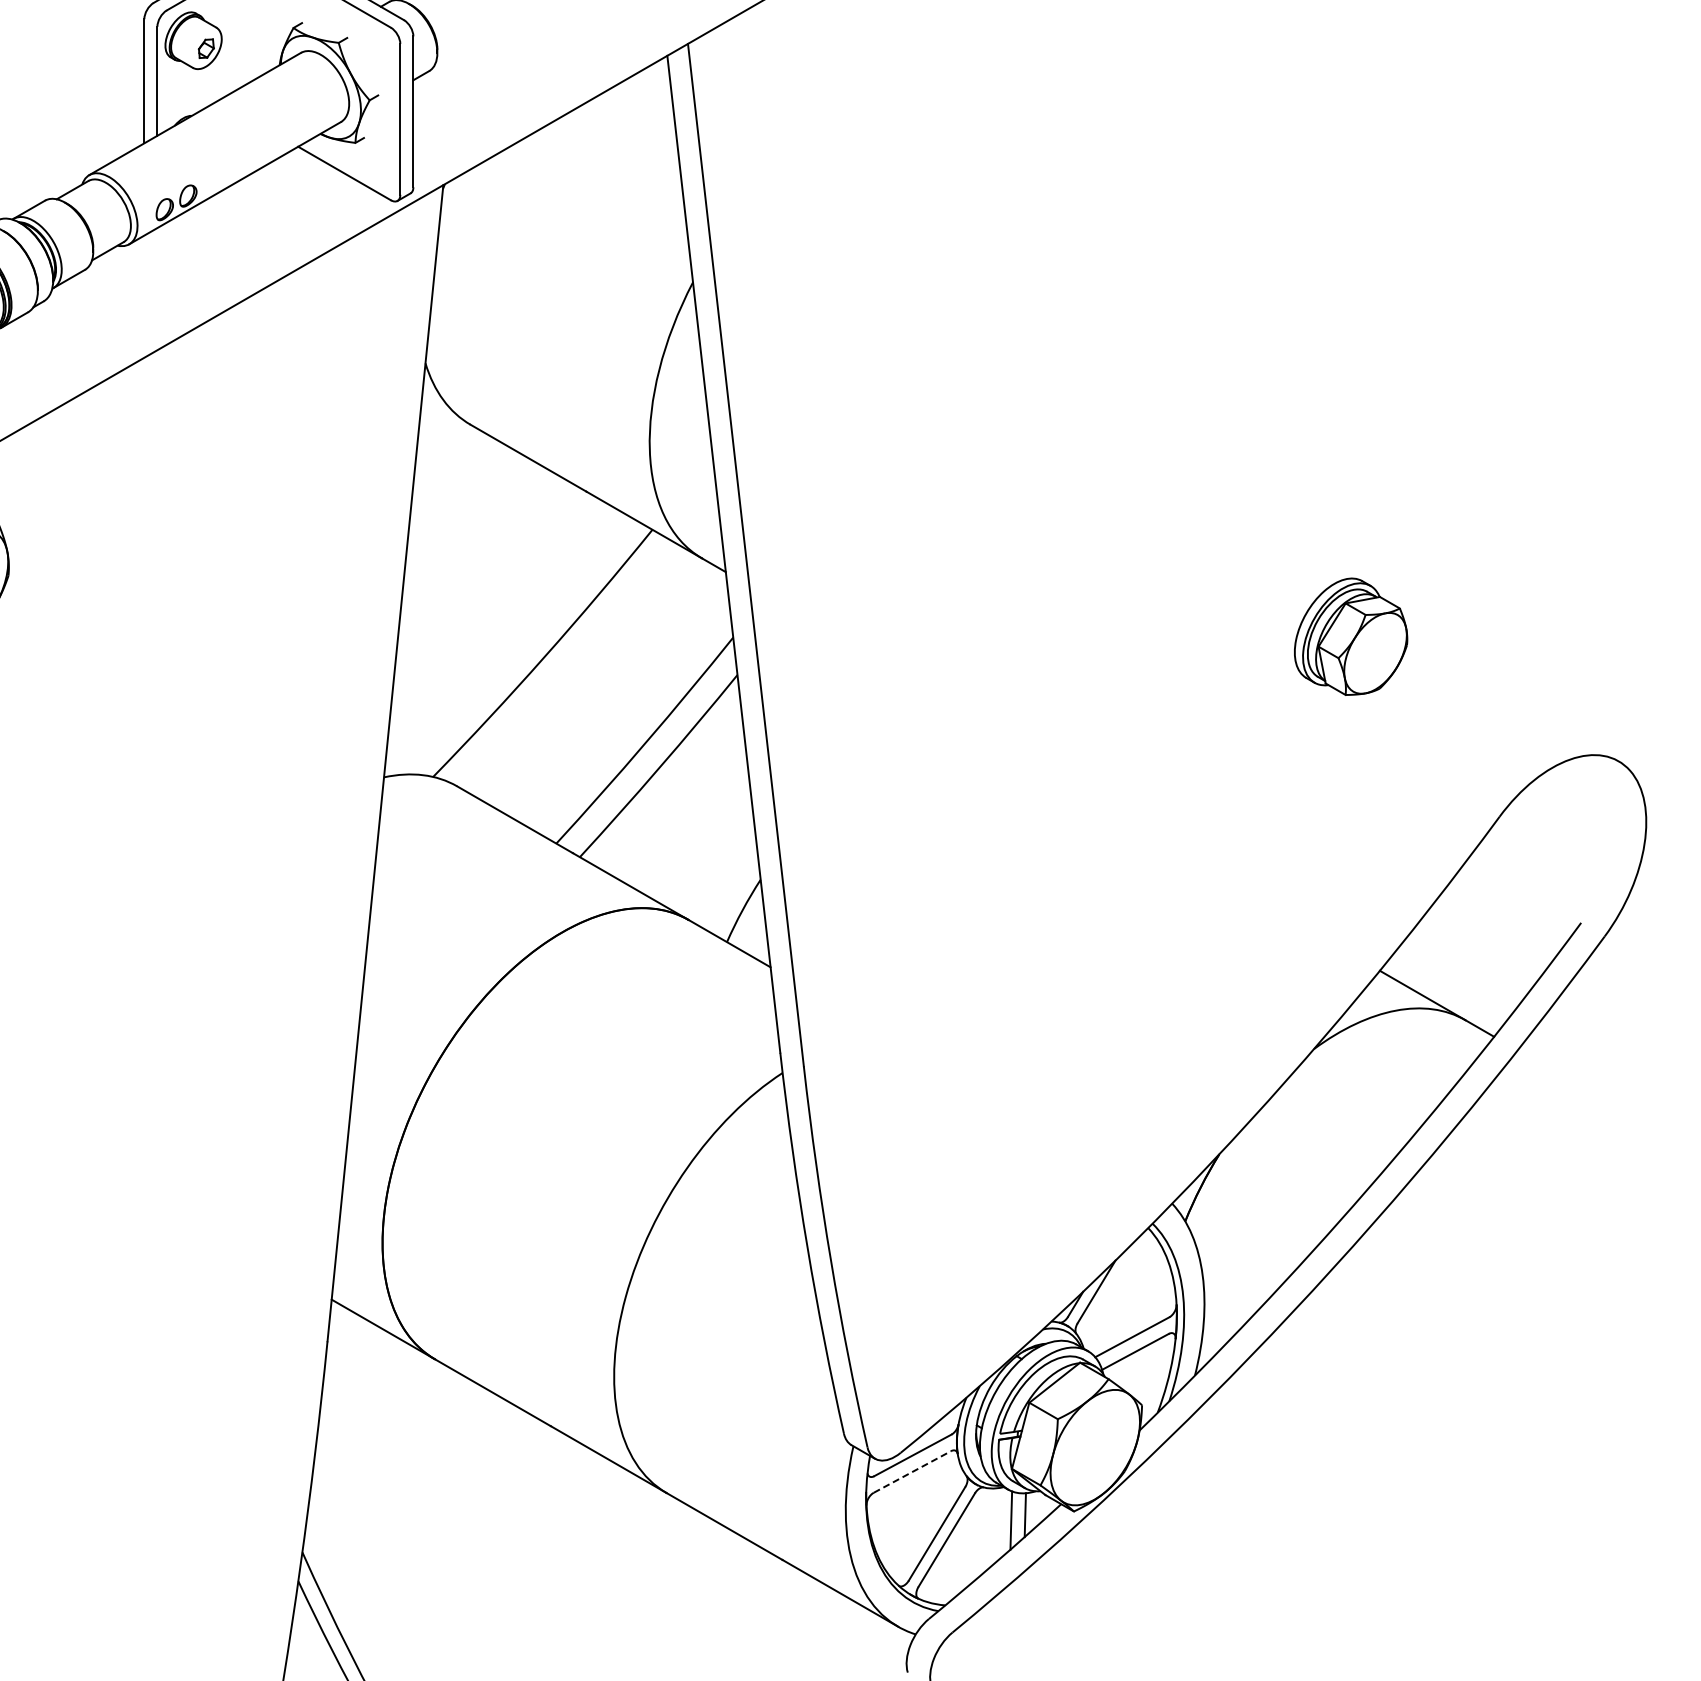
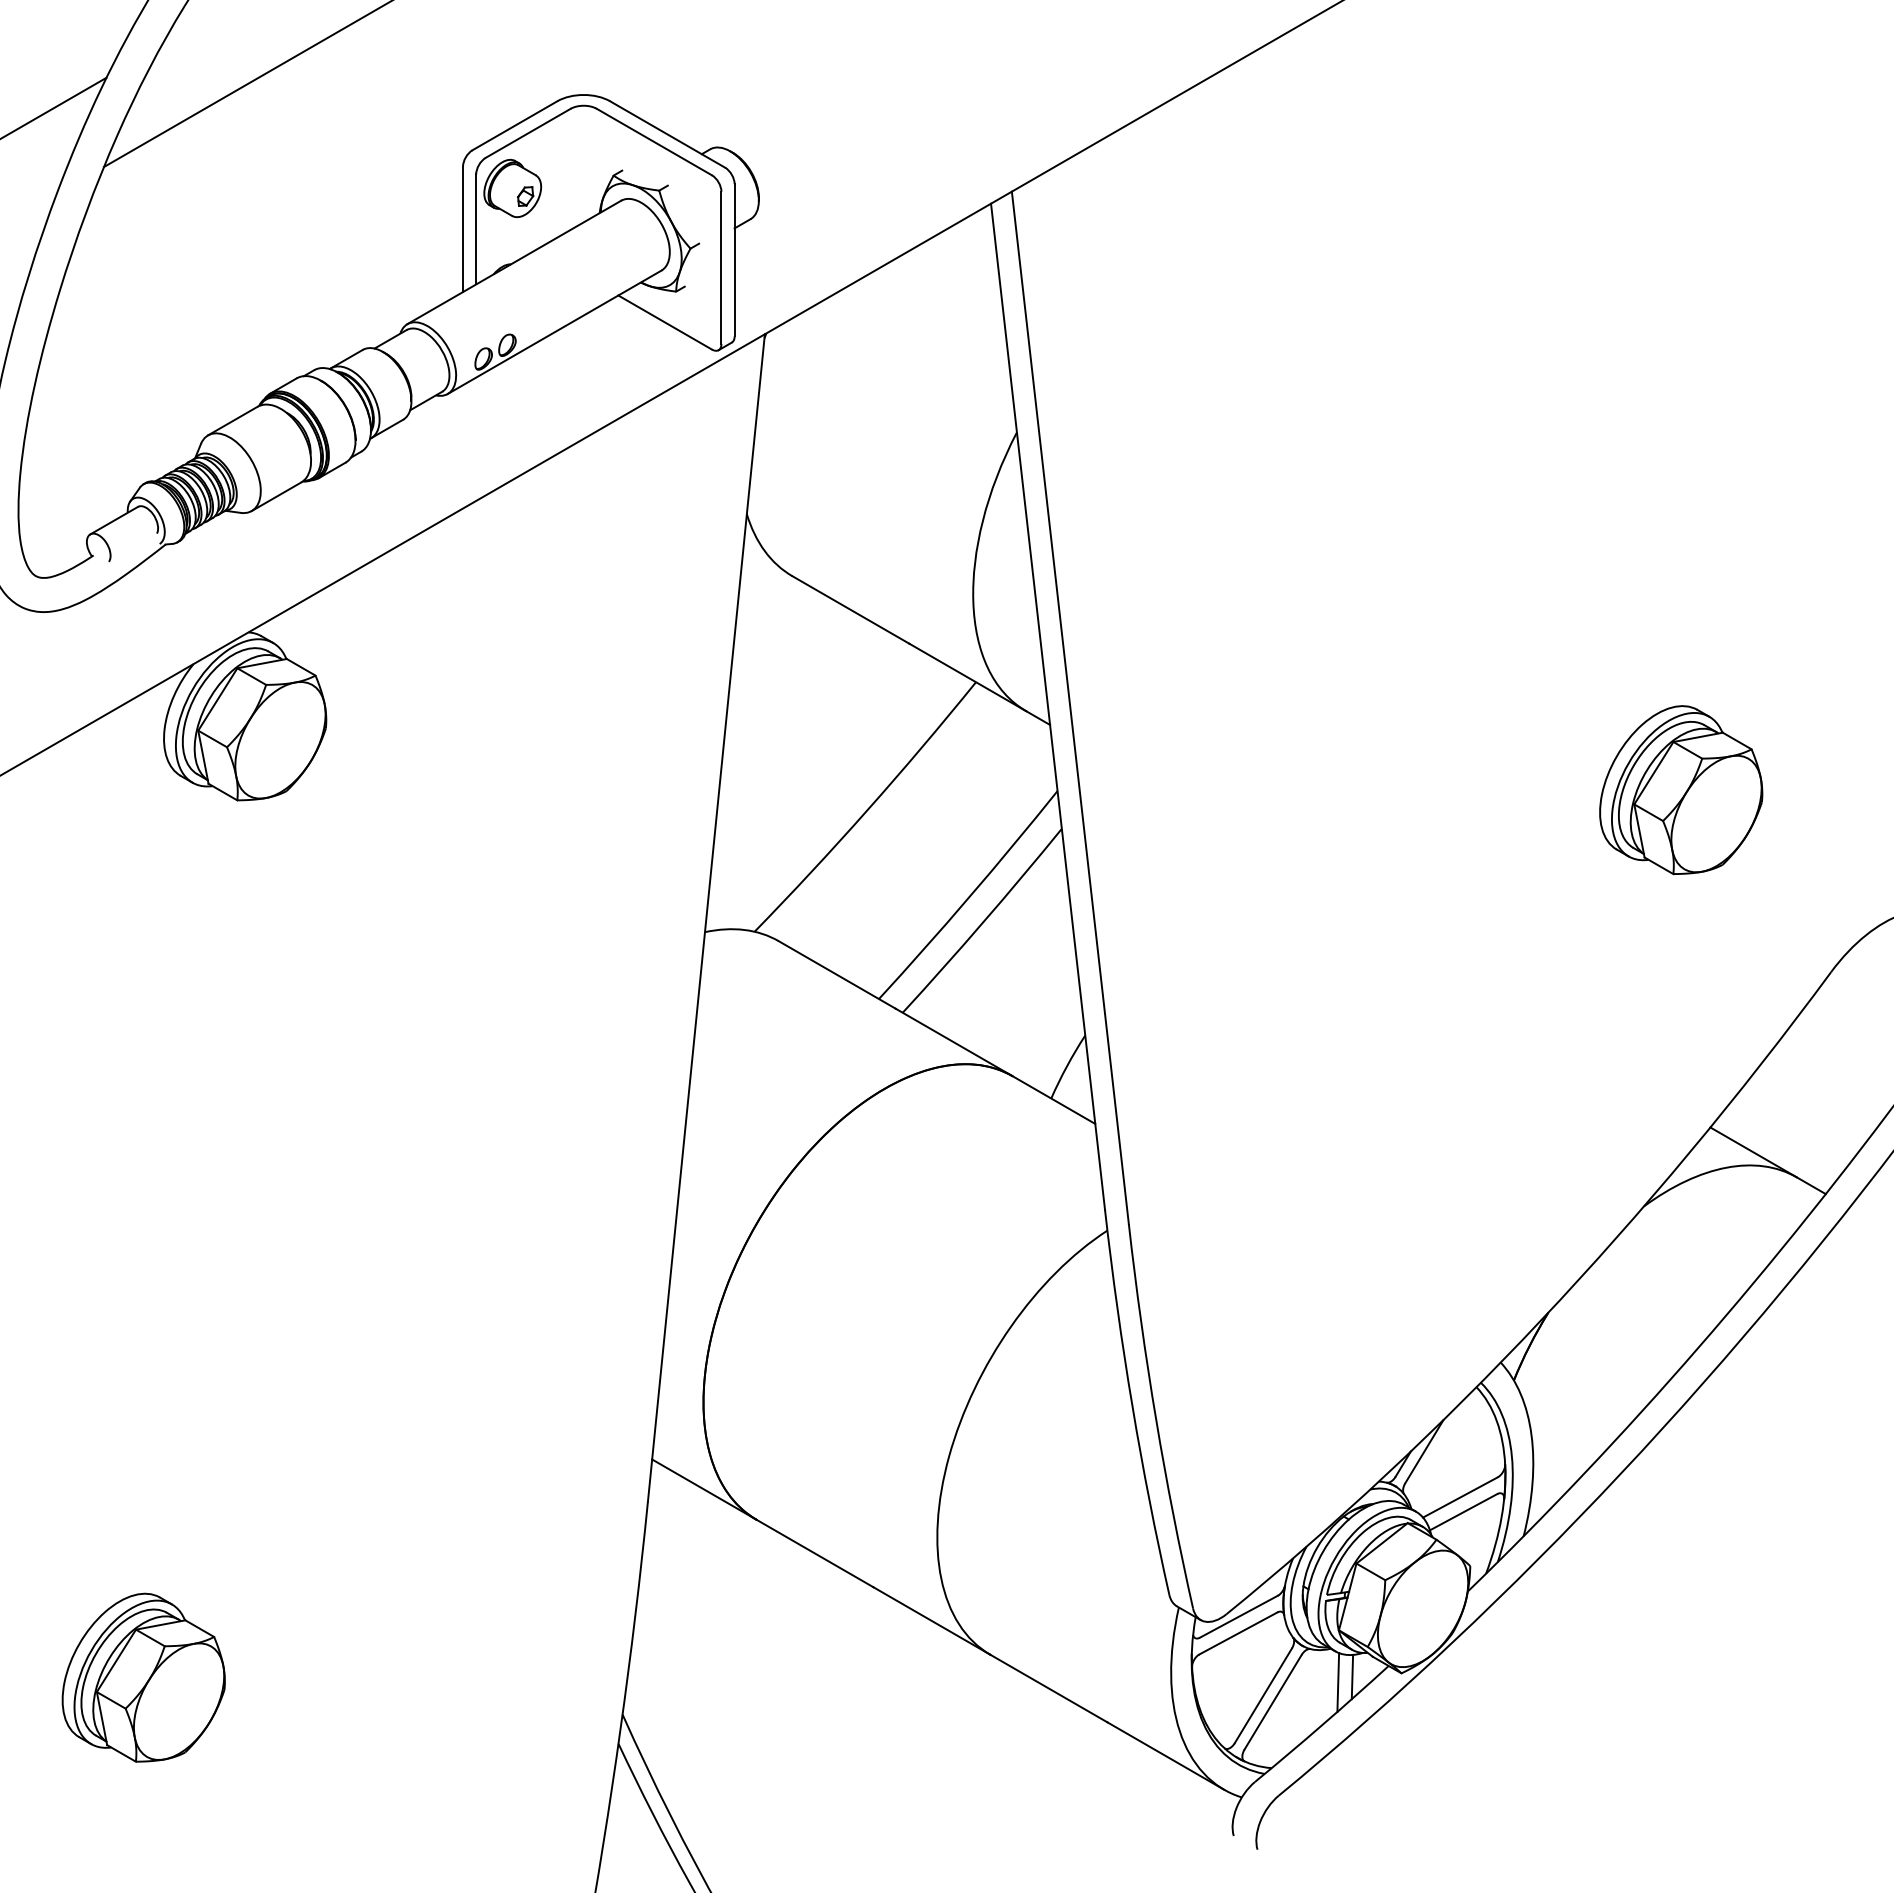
part: (1351, 637) -> (1681, 790), size x1.43
line: (912, 1472) -> (1238, 1633), dashed -> solid

